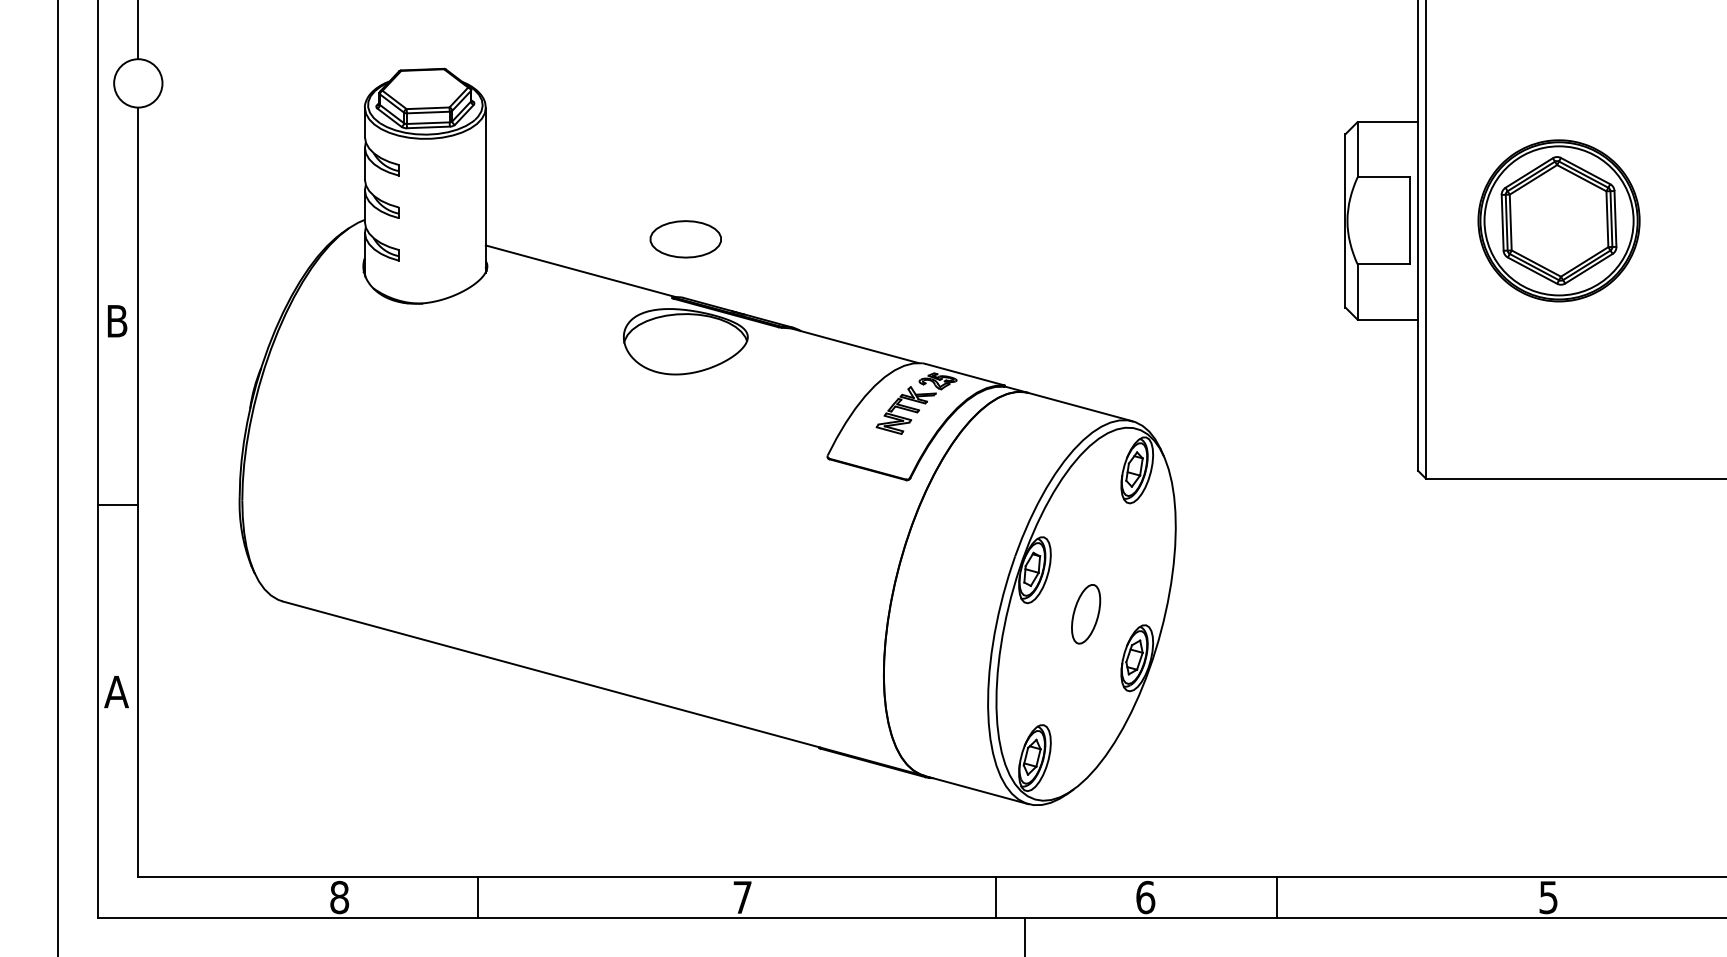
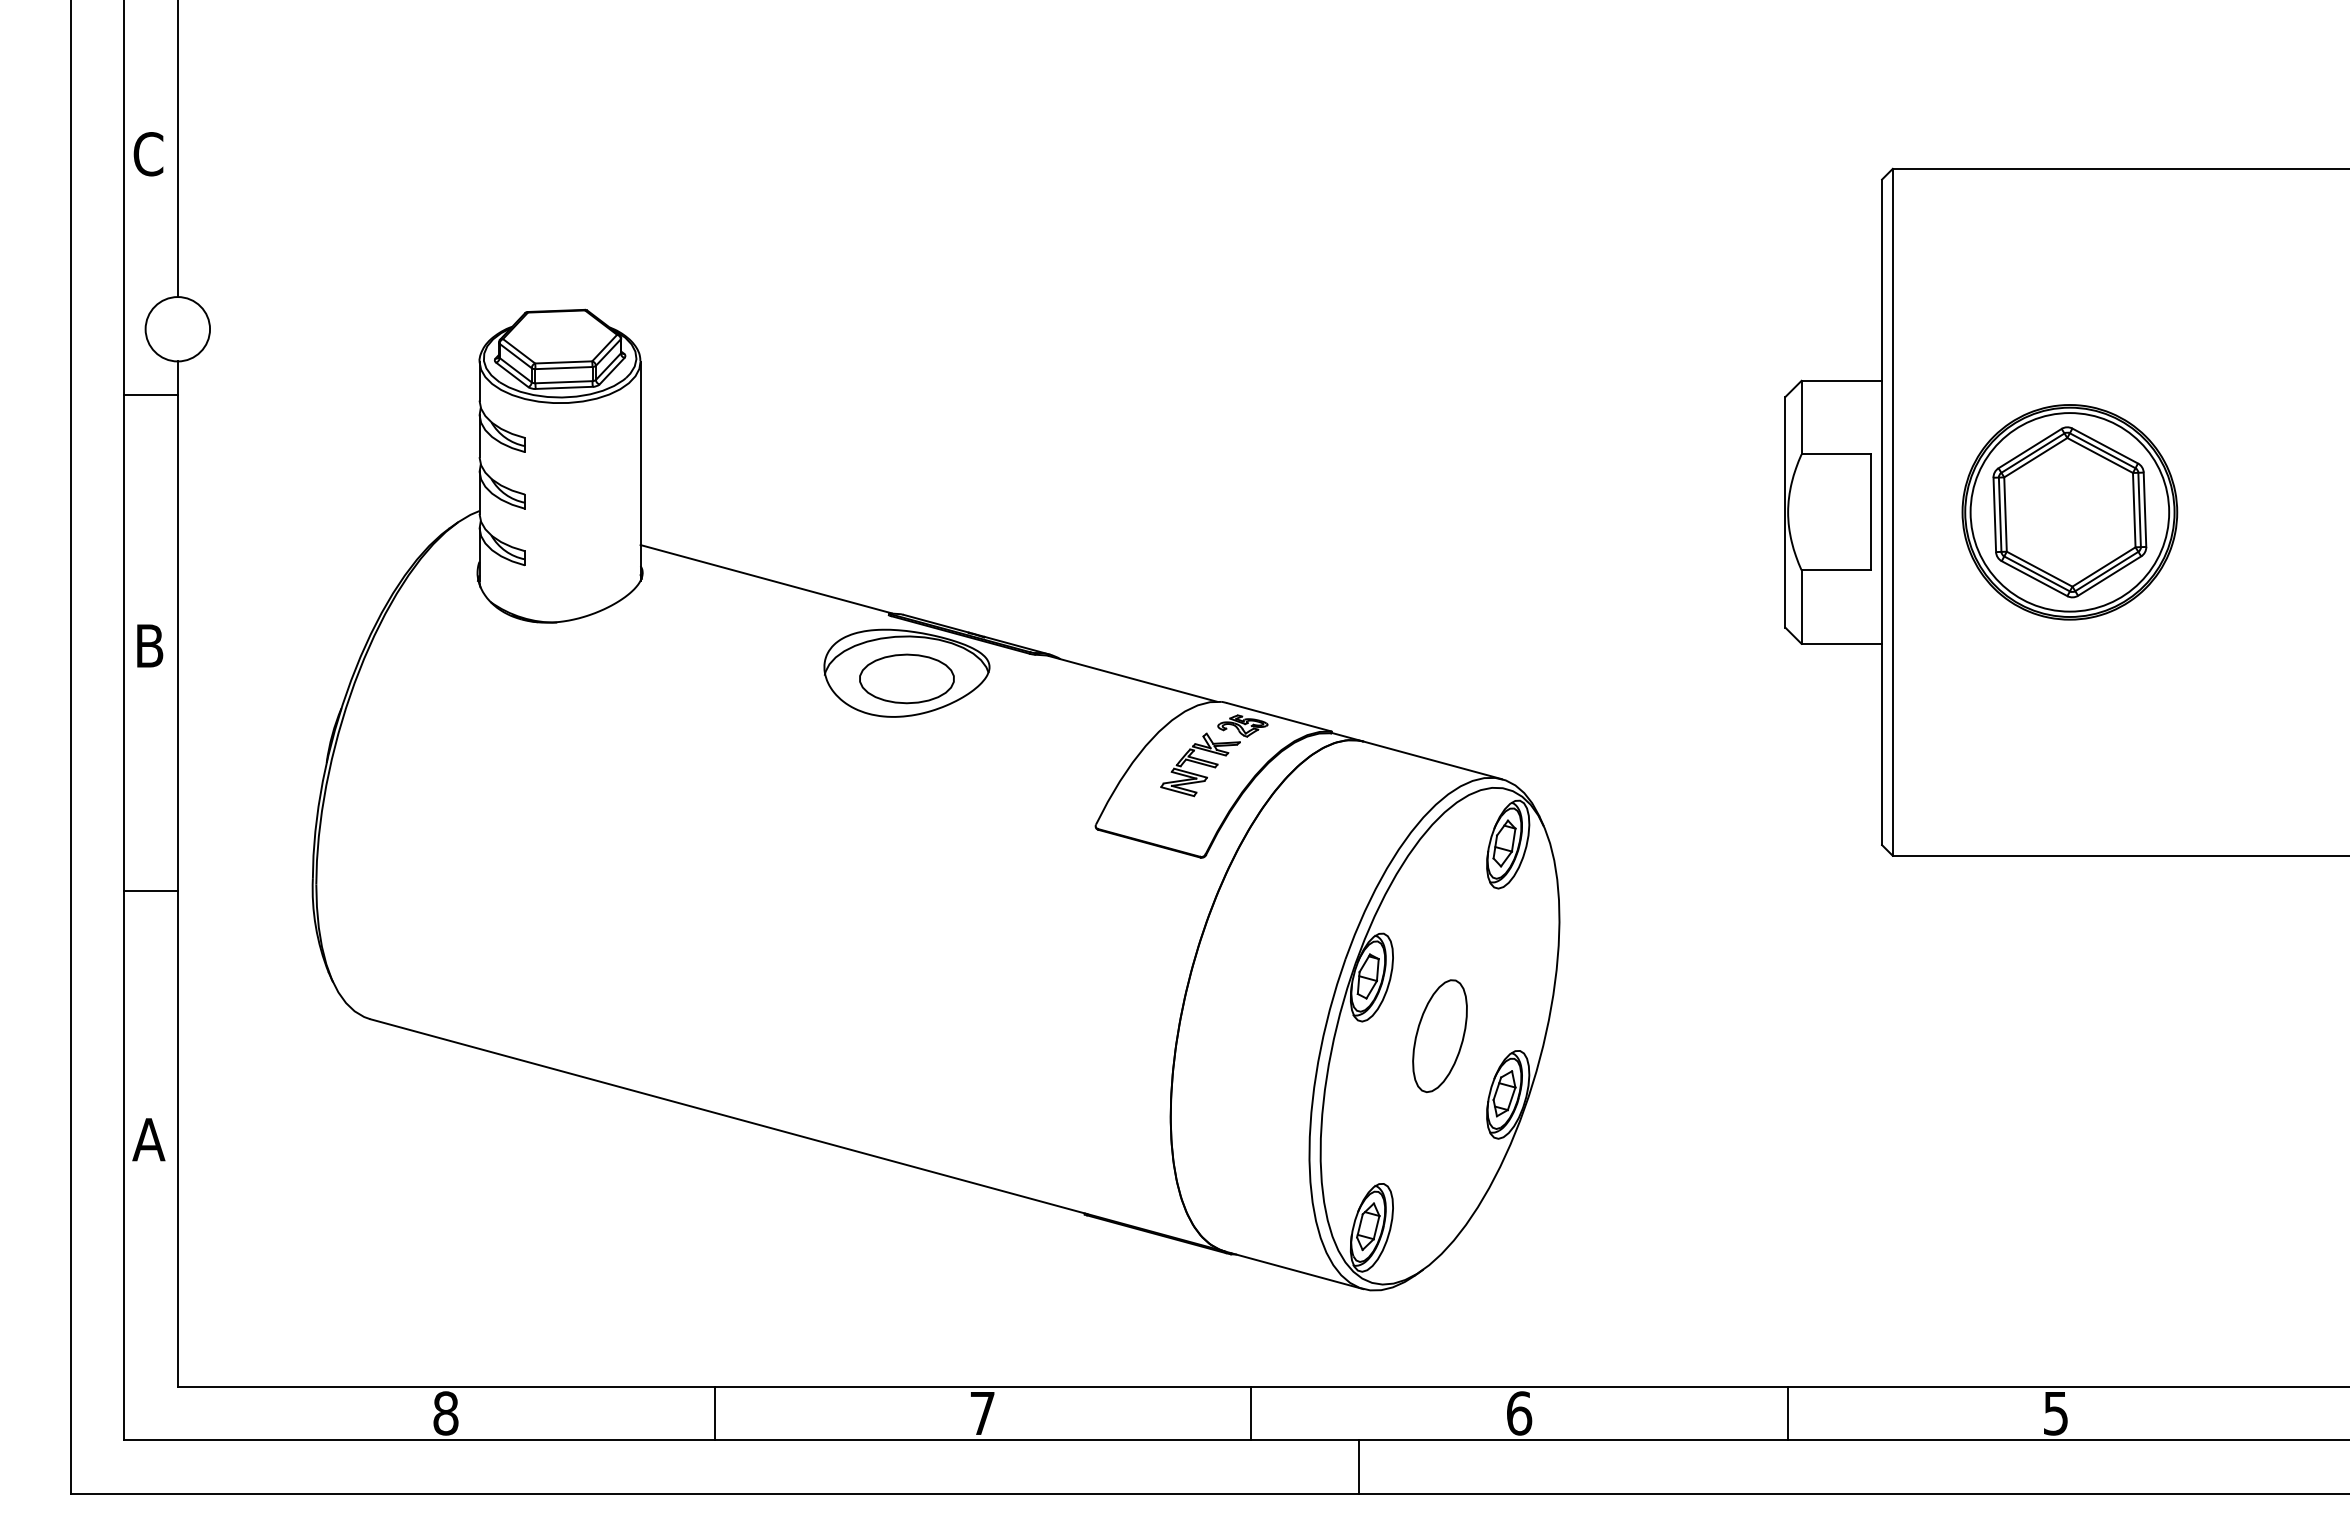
line: (117, 133) -> (150, 395), added
part: (685, 239) -> (906, 678), moved
part: (1085, 614) -> (1439, 1036), size x1.43
line: (478, 897) -> (714, 1413), moved
line: (996, 897) -> (1251, 1413), moved
line: (1277, 897) -> (1787, 1413), moved

